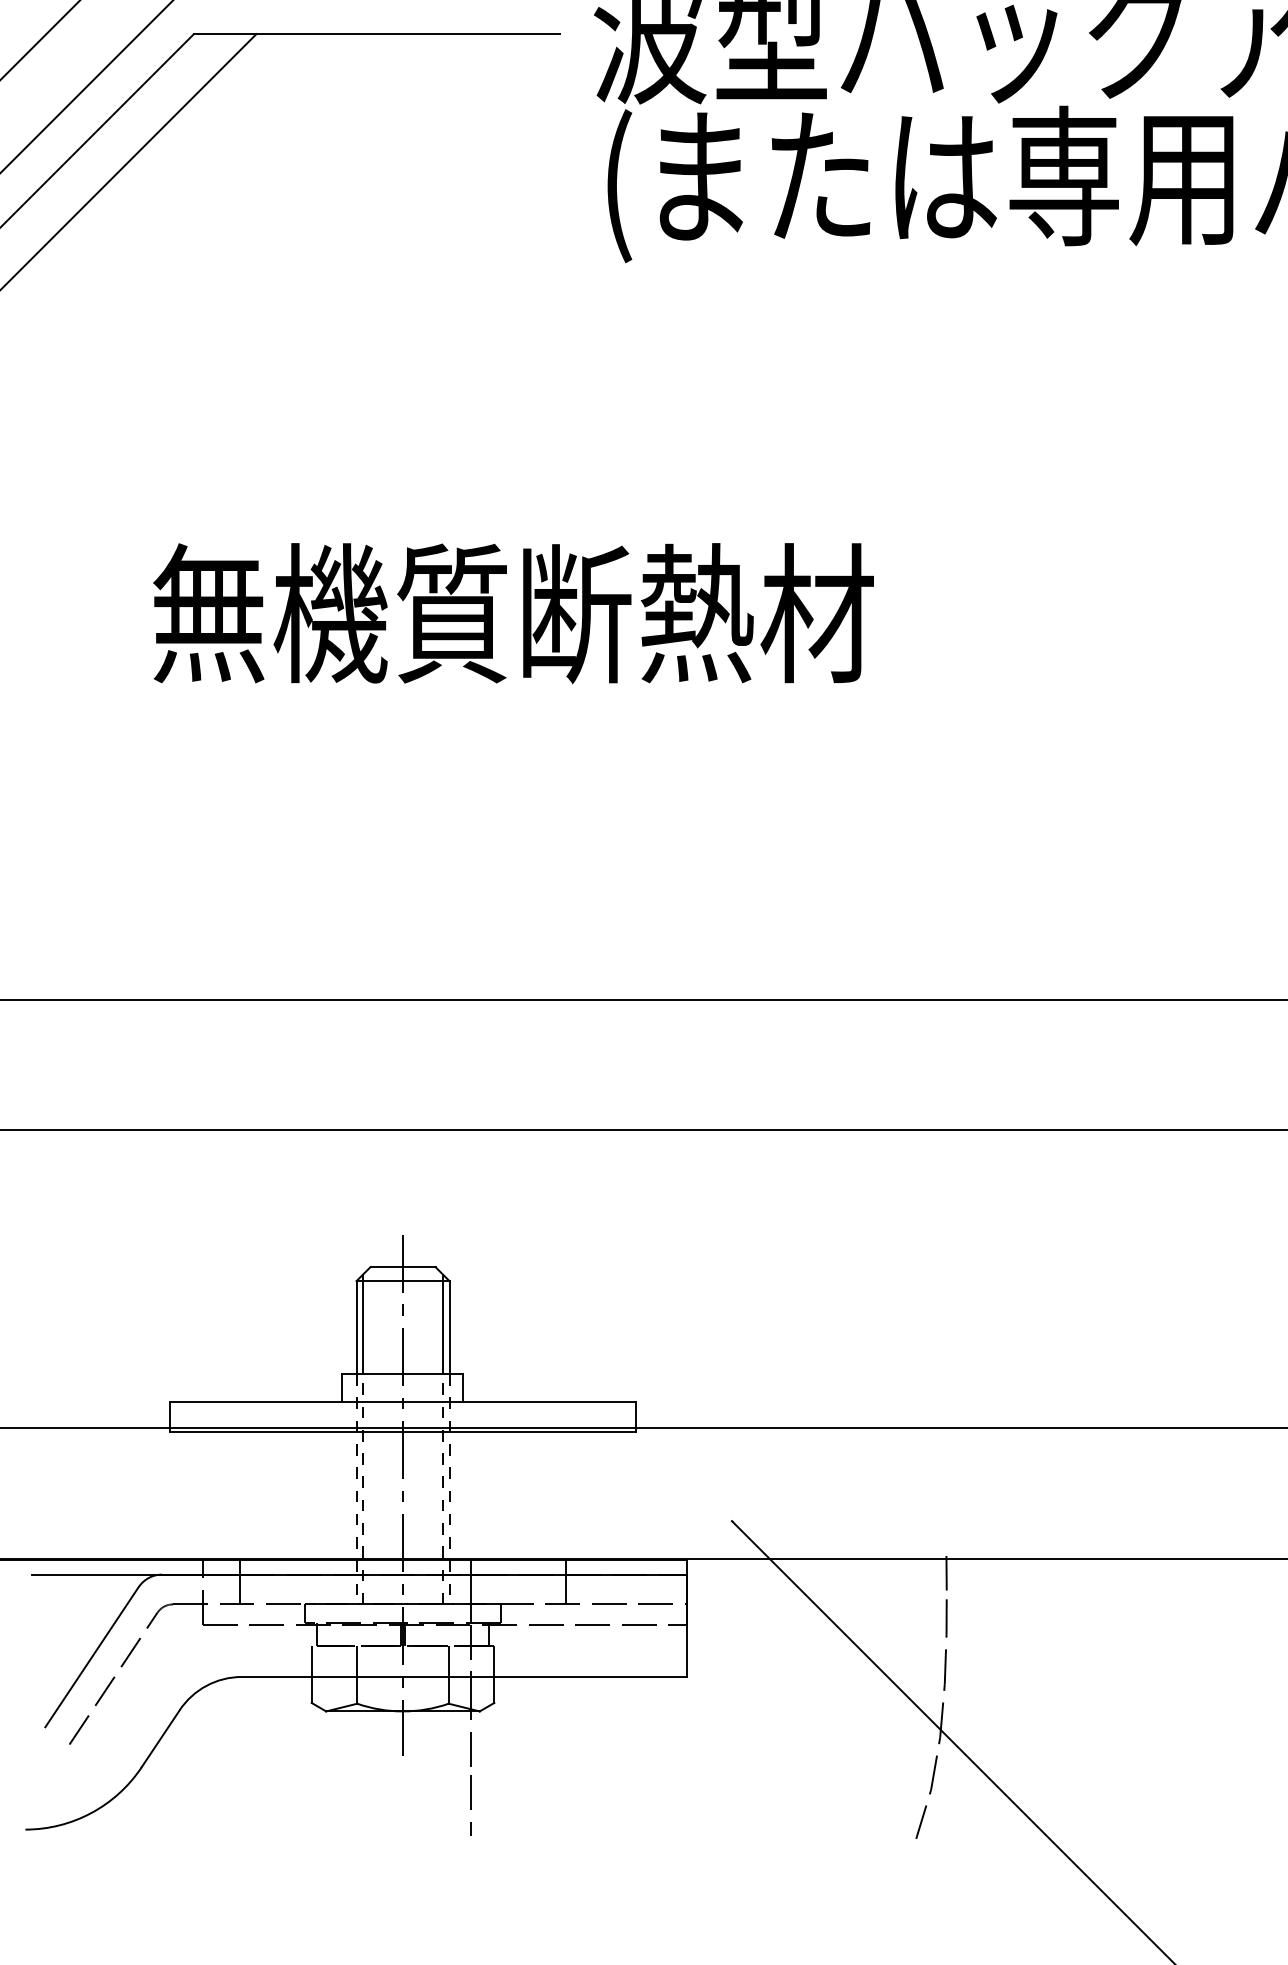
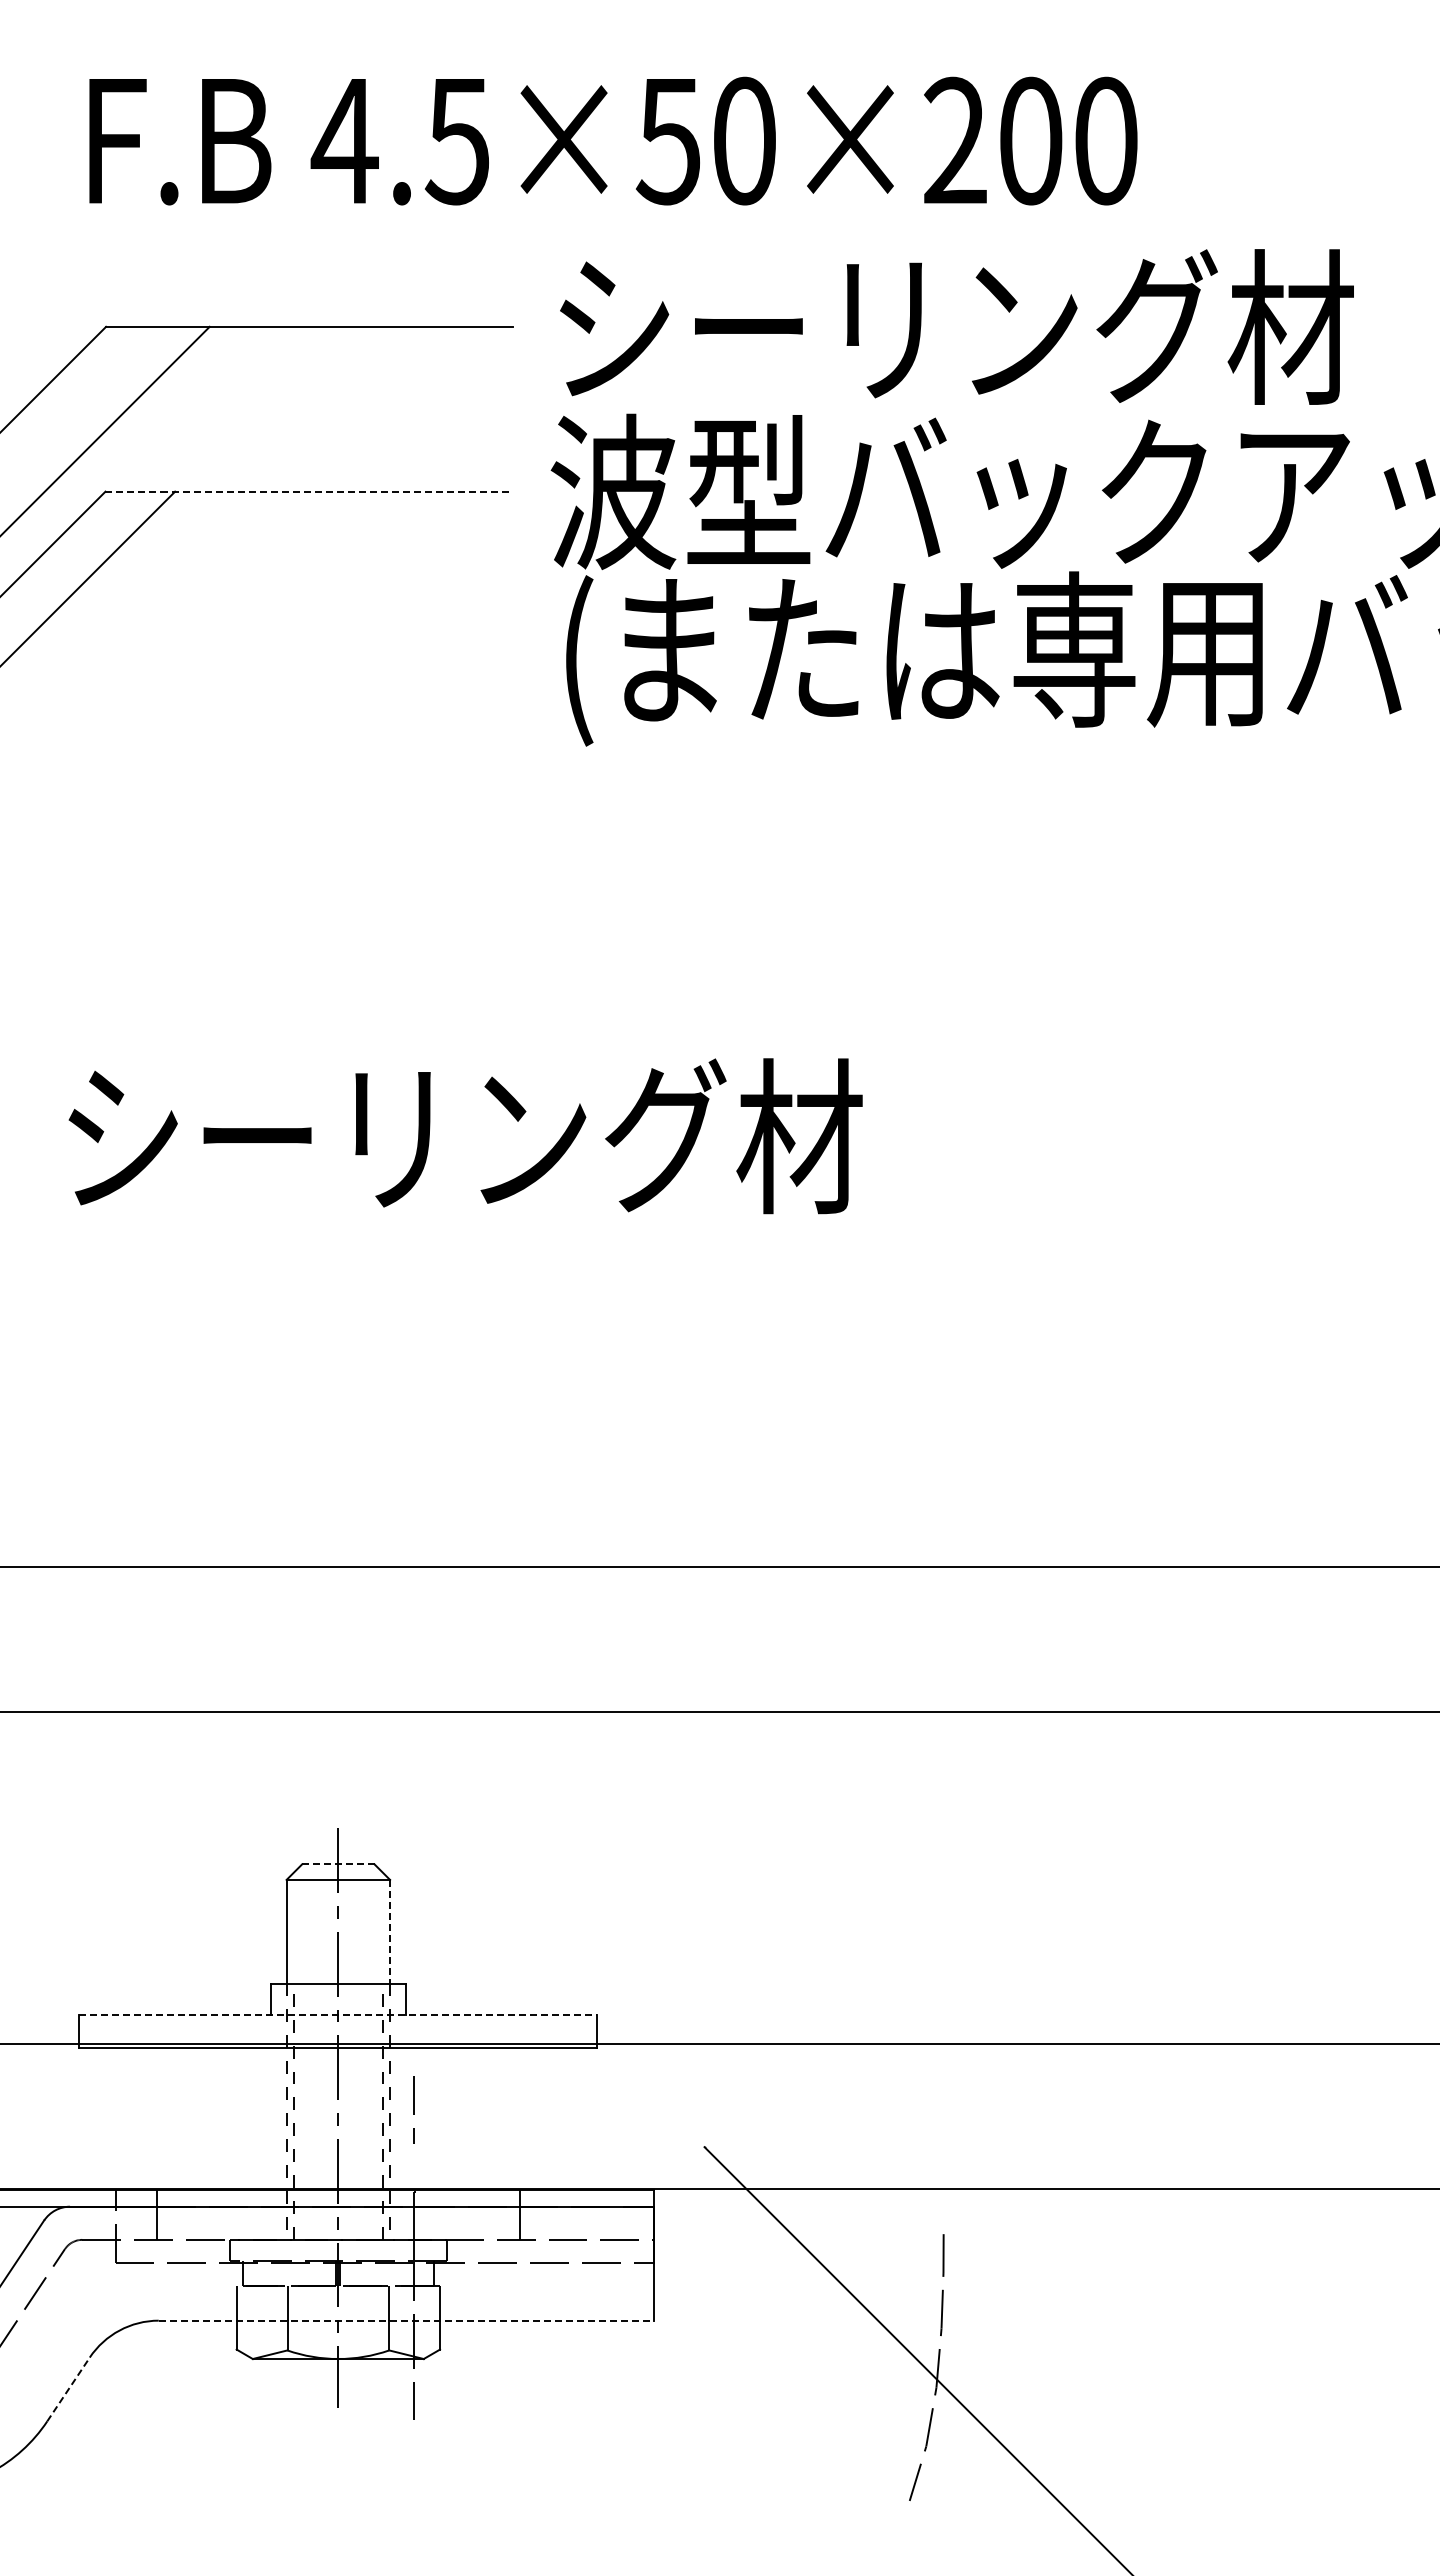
line: (377, 34) -> (309, 491), solid -> dashed
text: (453, 613) -> (394, 1136), 無機質断熱材 -> シーリング材
line: (402, 1267) -> (337, 1864), solid -> dashed
line: (362, 1323) -> (293, 1927), removed
line: (442, 1323) -> (382, 1927), removed
line: (449, 1327) -> (390, 1931), solid -> dashed
line: (403, 1401) -> (338, 2014), solid -> dashed
line: (946, 1572) -> (943, 2204), removed
line: (464, 1676) -> (406, 2320), solid -> dashed
line: (160, 1738) -> (68, 2389), solid -> dashed
line: (470, 1805) -> (413, 2109), moved

